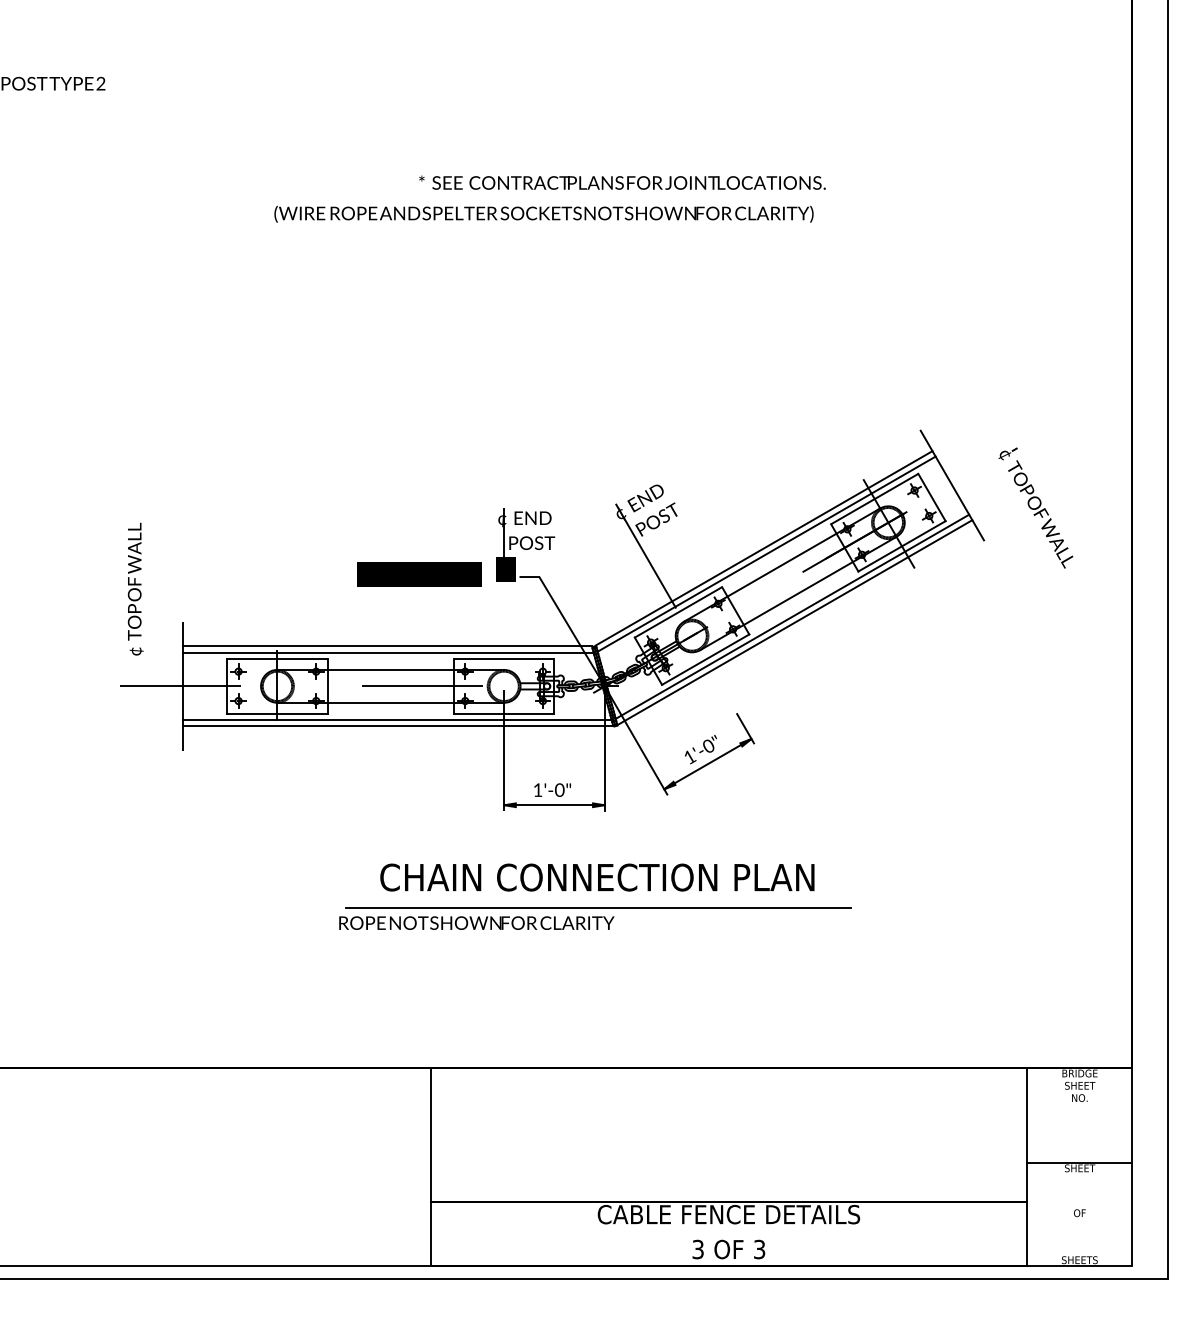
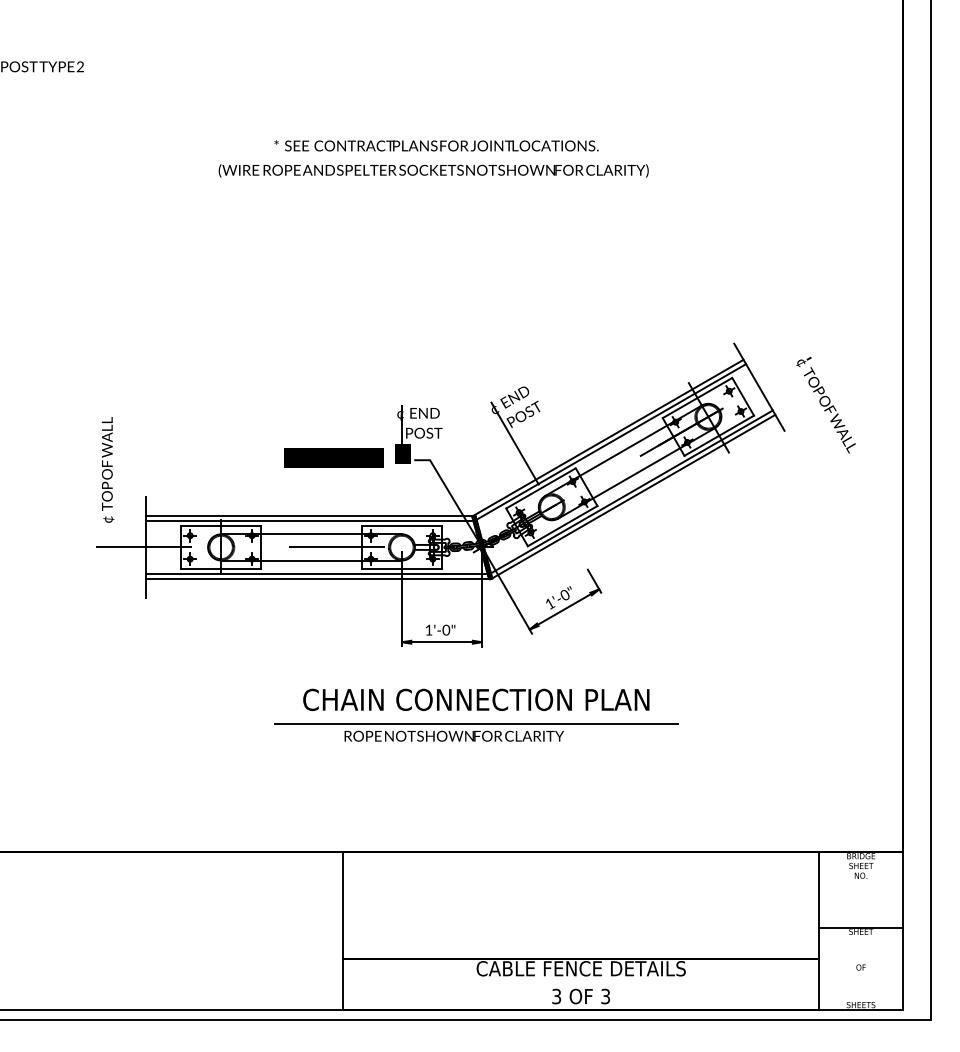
text: (622, 182) -> (436, 145), moved
text: (476, 922) -> (454, 735), moved

